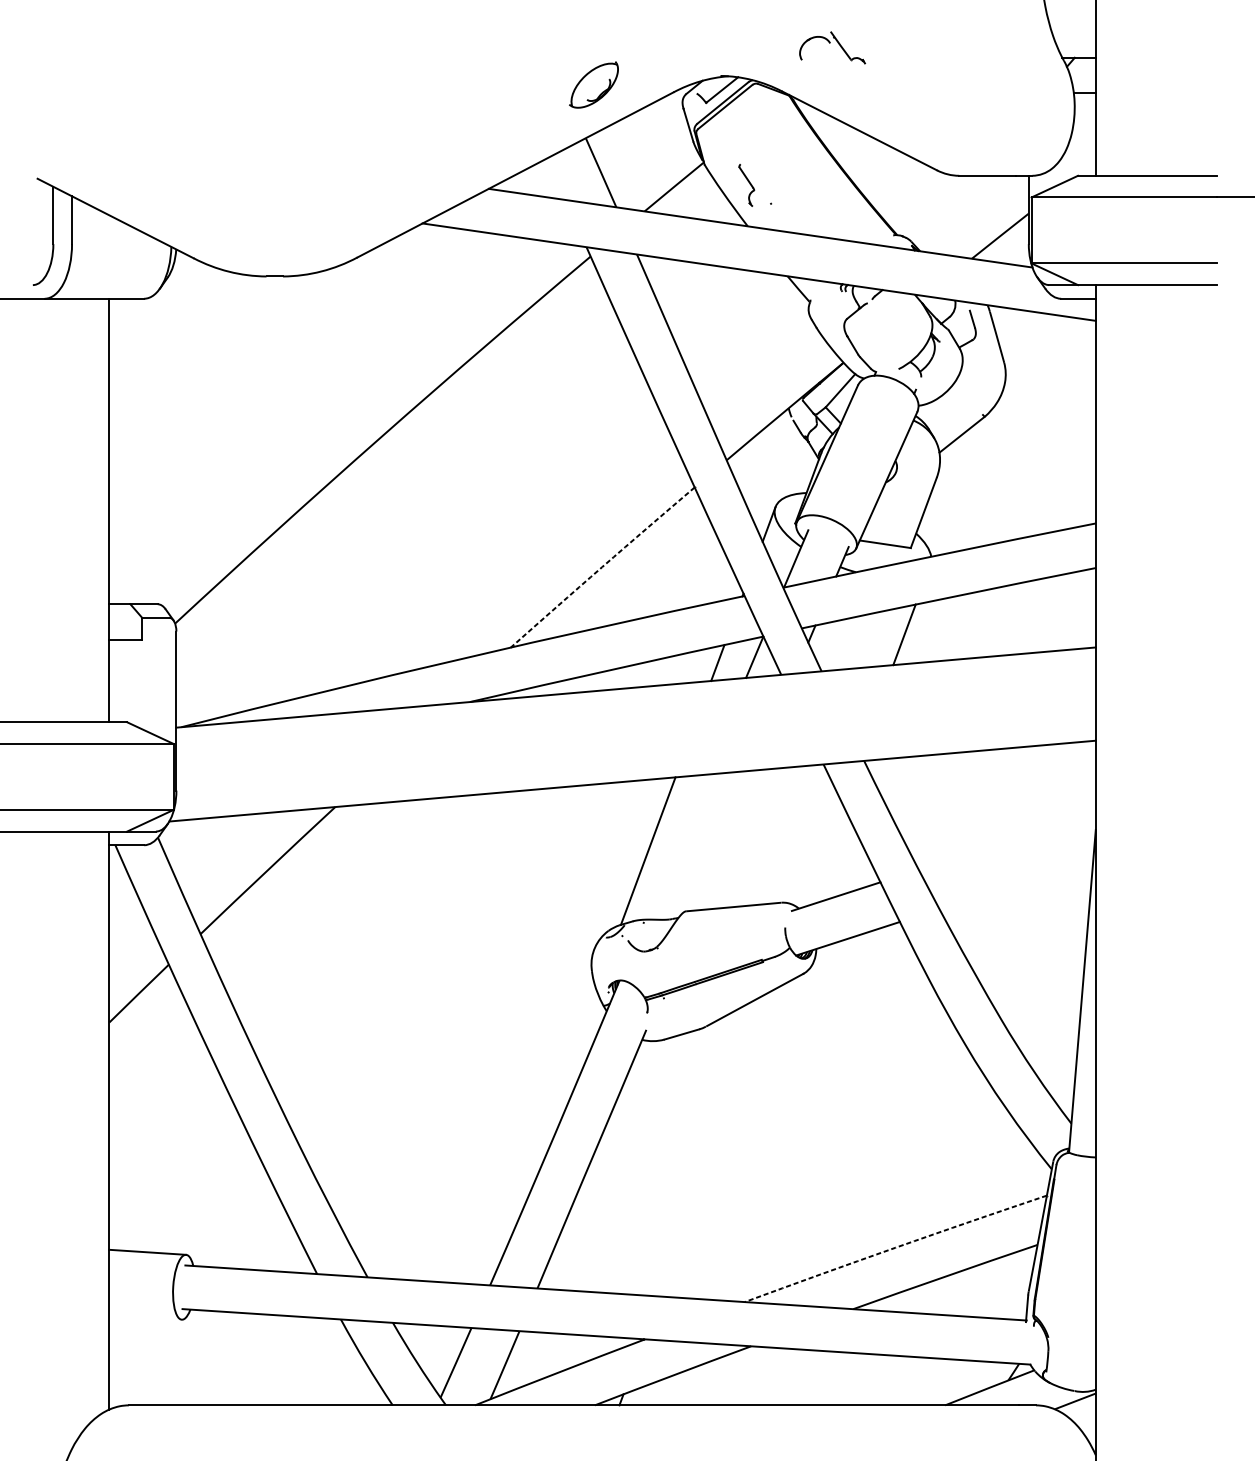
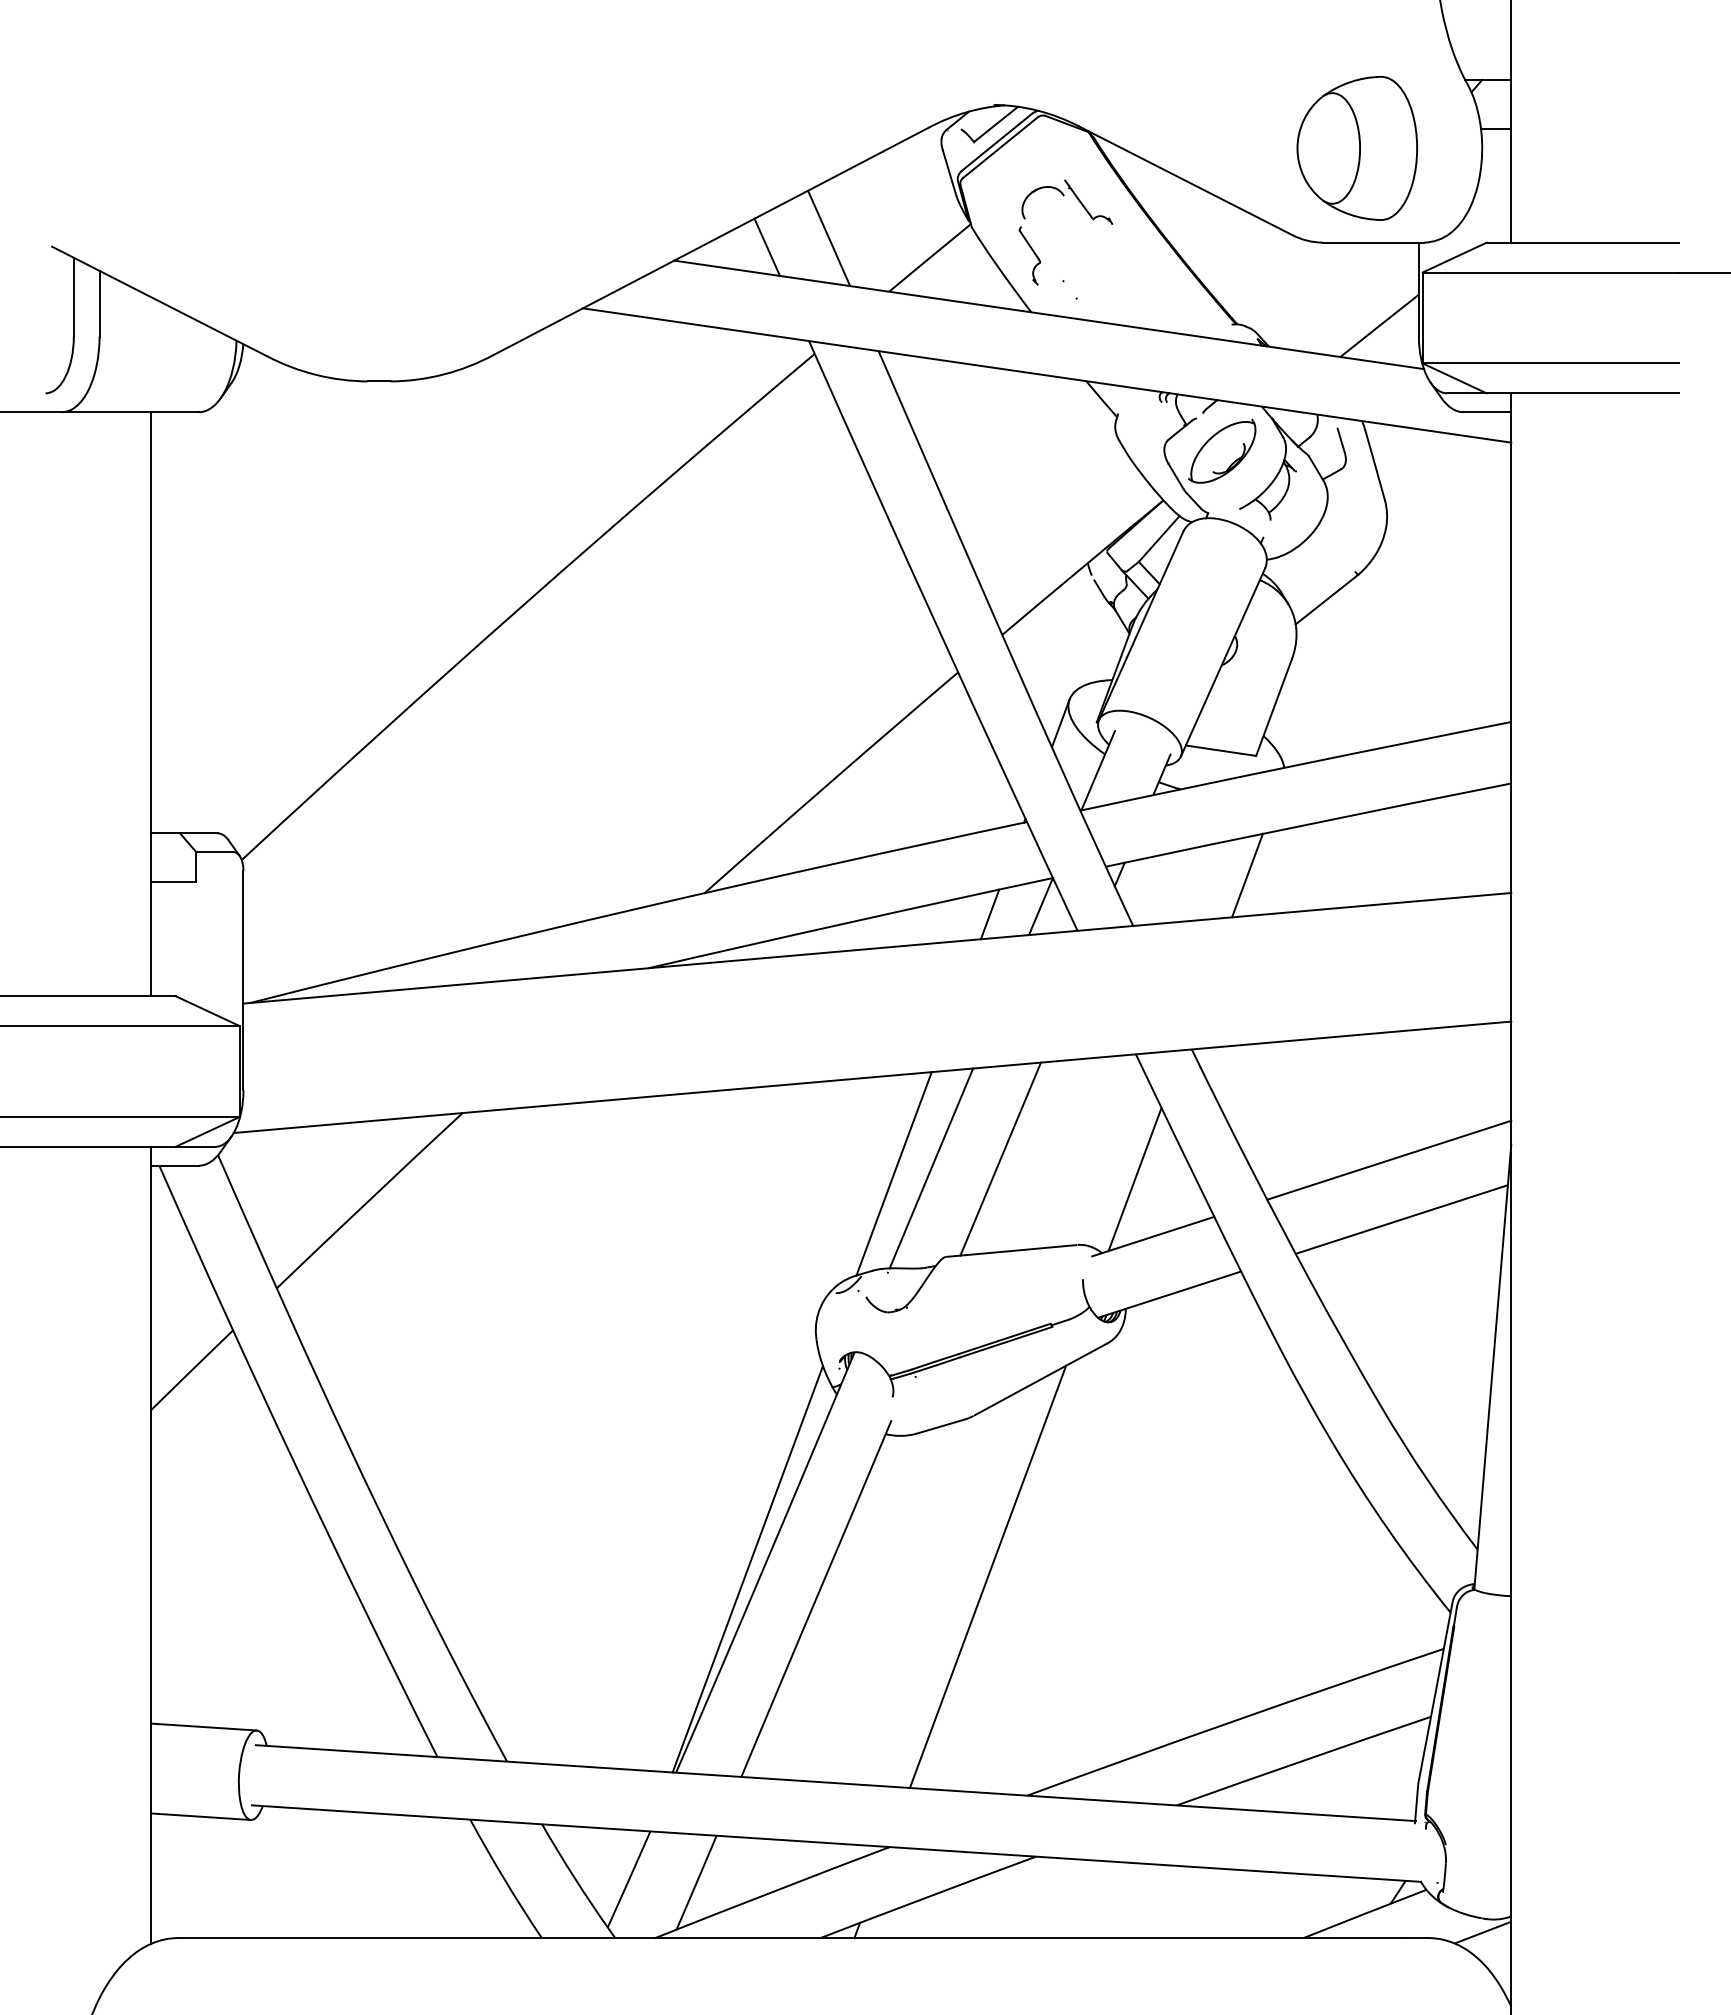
part: (829, 43) -> (1063, 196), moved
part: (594, 84) -> (1222, 450), moved
part: (983, 107) -> (1356, 148), added
line: (555, 178) -> (766, 246), added
line: (602, 567) -> (830, 782), dashed -> solid
line: (725, 840) -> (1000, 1158), added
line: (1007, 840) -> (1389, 1159), added
line: (675, 847) -> (931, 1168), added
line: (822, 855) -> (1134, 1179), added
line: (1016, 884) -> (1401, 1219), added
line: (541, 1138) -> (747, 1569), added
line: (715, 1143) -> (987, 1576), added
line: (895, 1247) -> (1235, 1720), dashed -> solid
line: (145, 1317) -> (200, 1816), added

